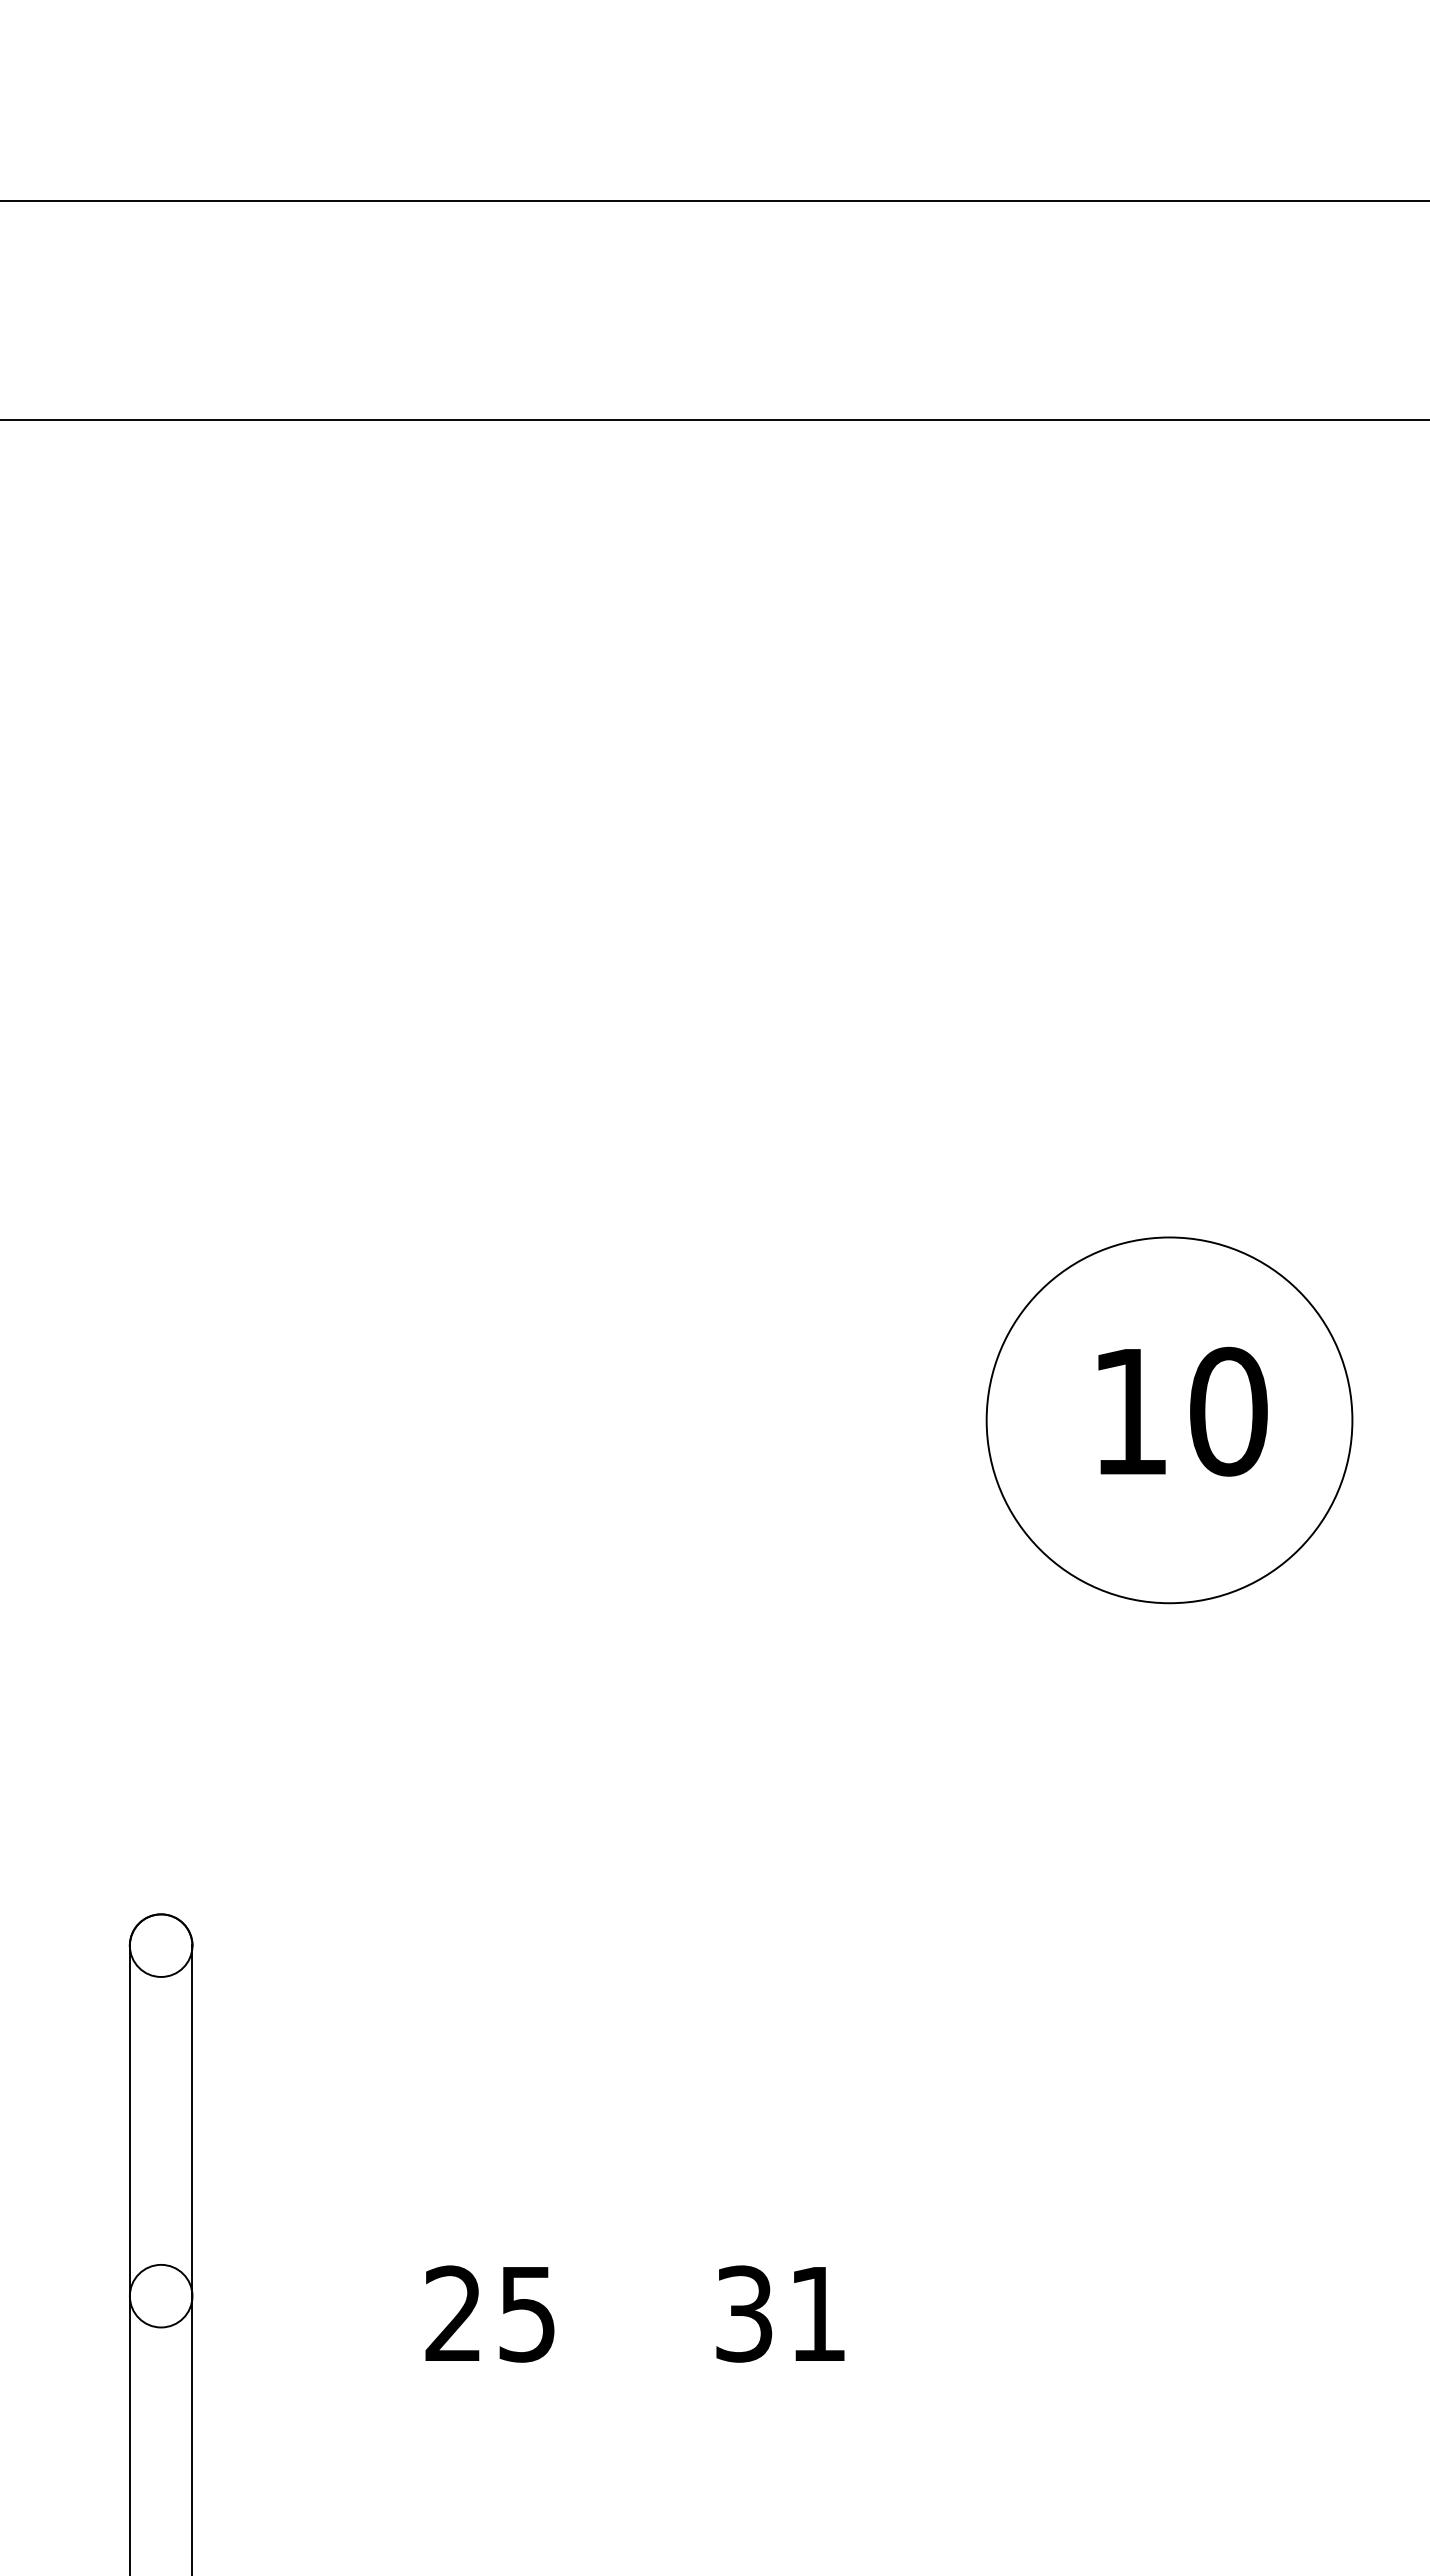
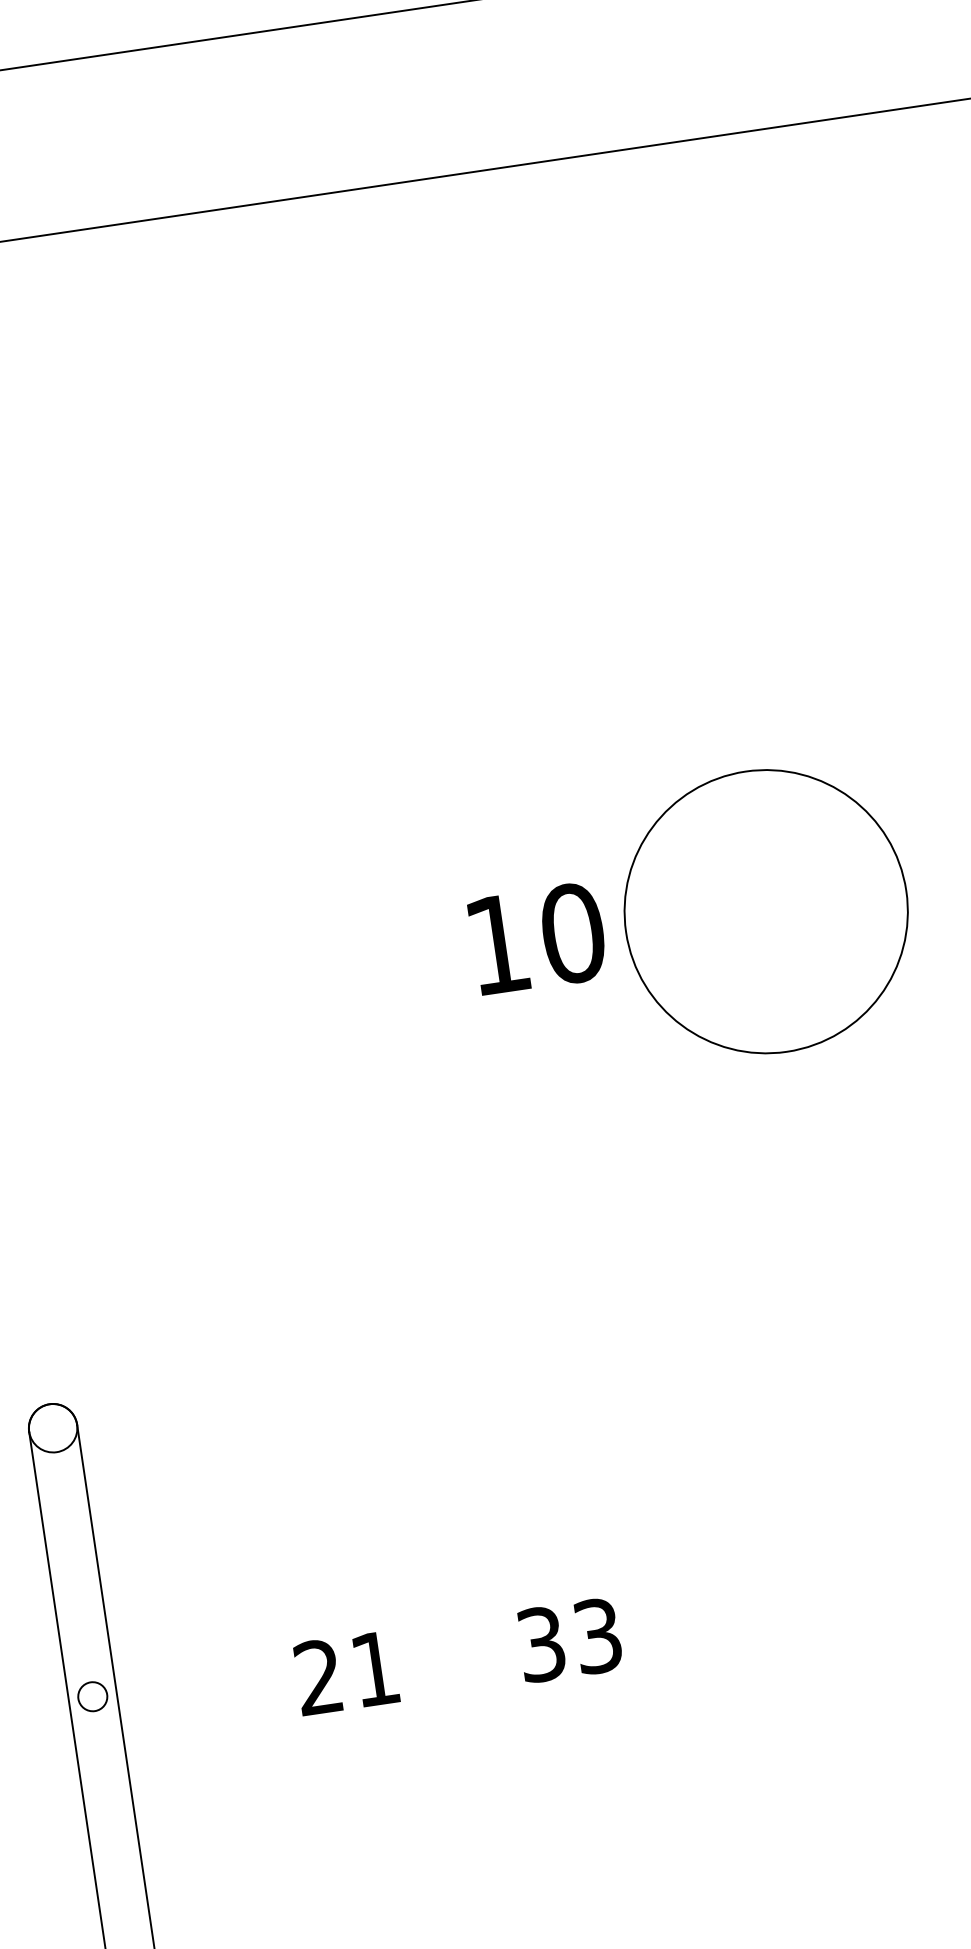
text: (1182, 1411) -> (537, 938), moved
circle: (160, 2295) -> (92, 1696), size x0.6
text: (817, 2313) -> (597, 1635), 31 -> 33
text: (526, 2314) -> (374, 1669), 25 -> 21

